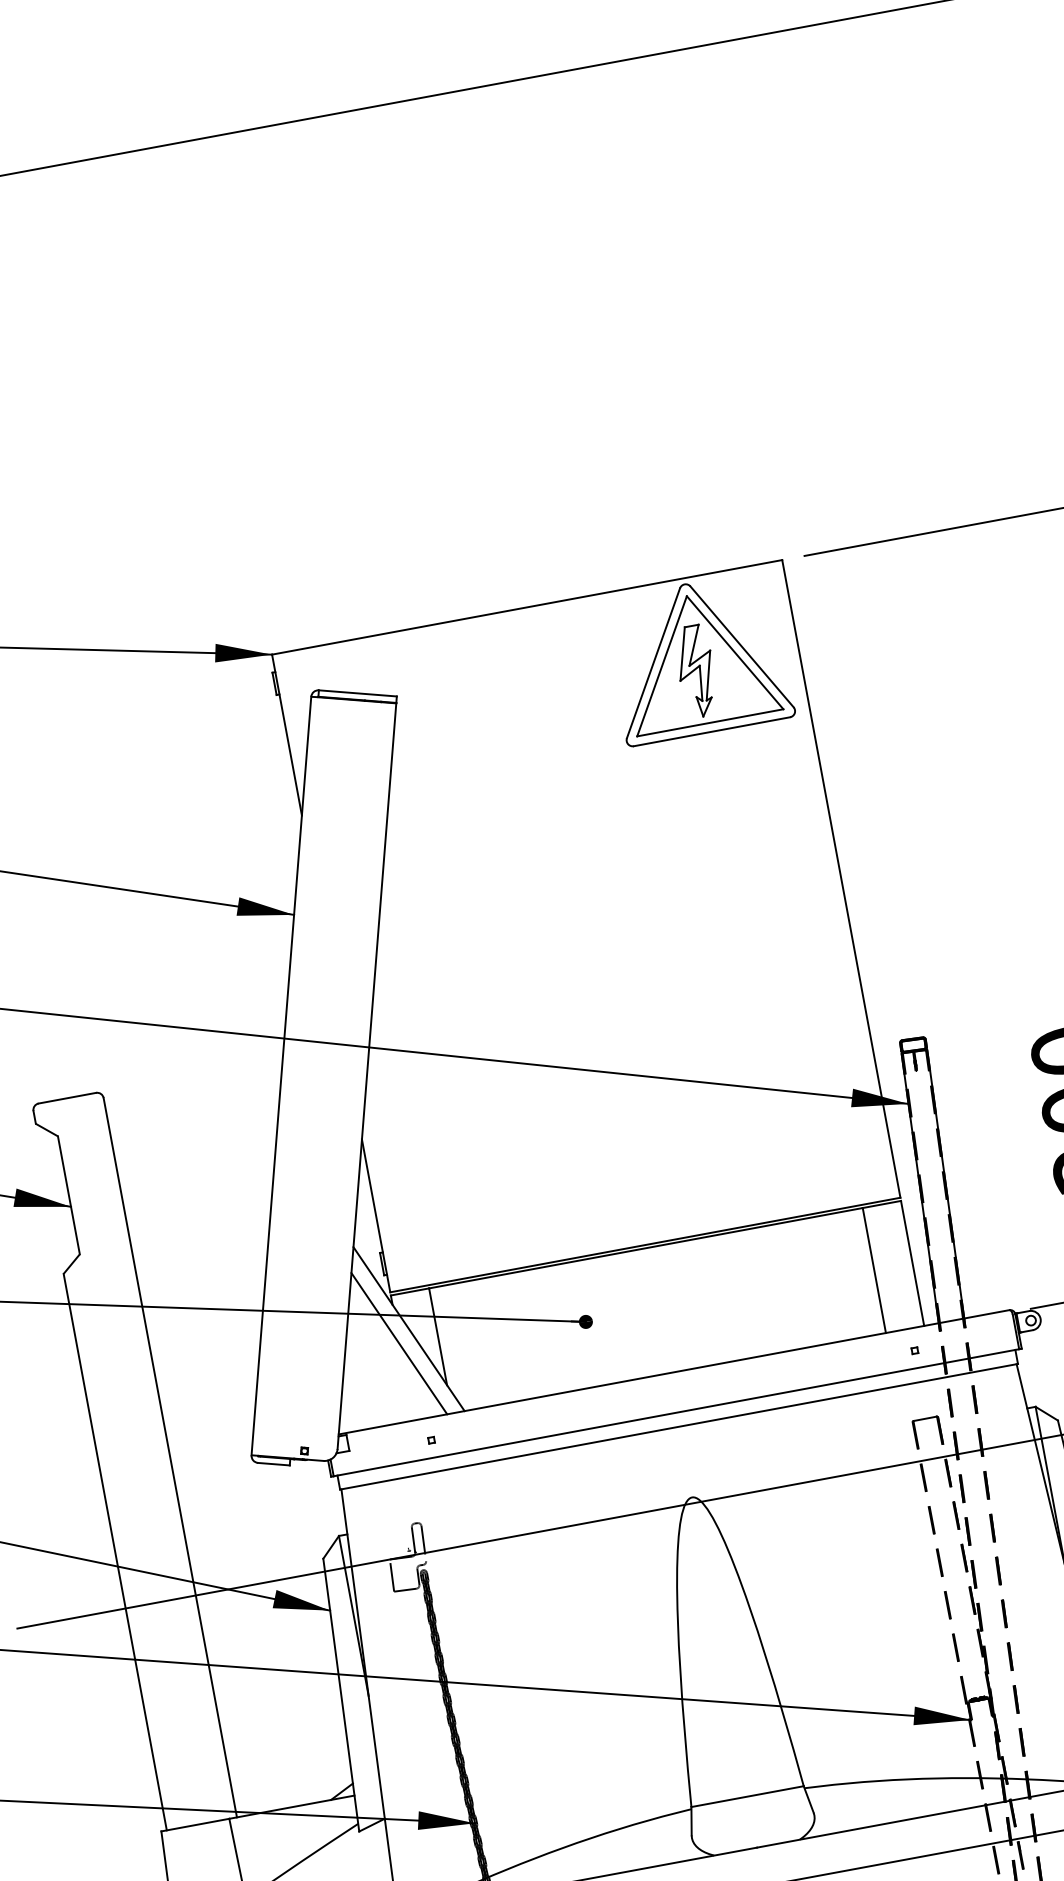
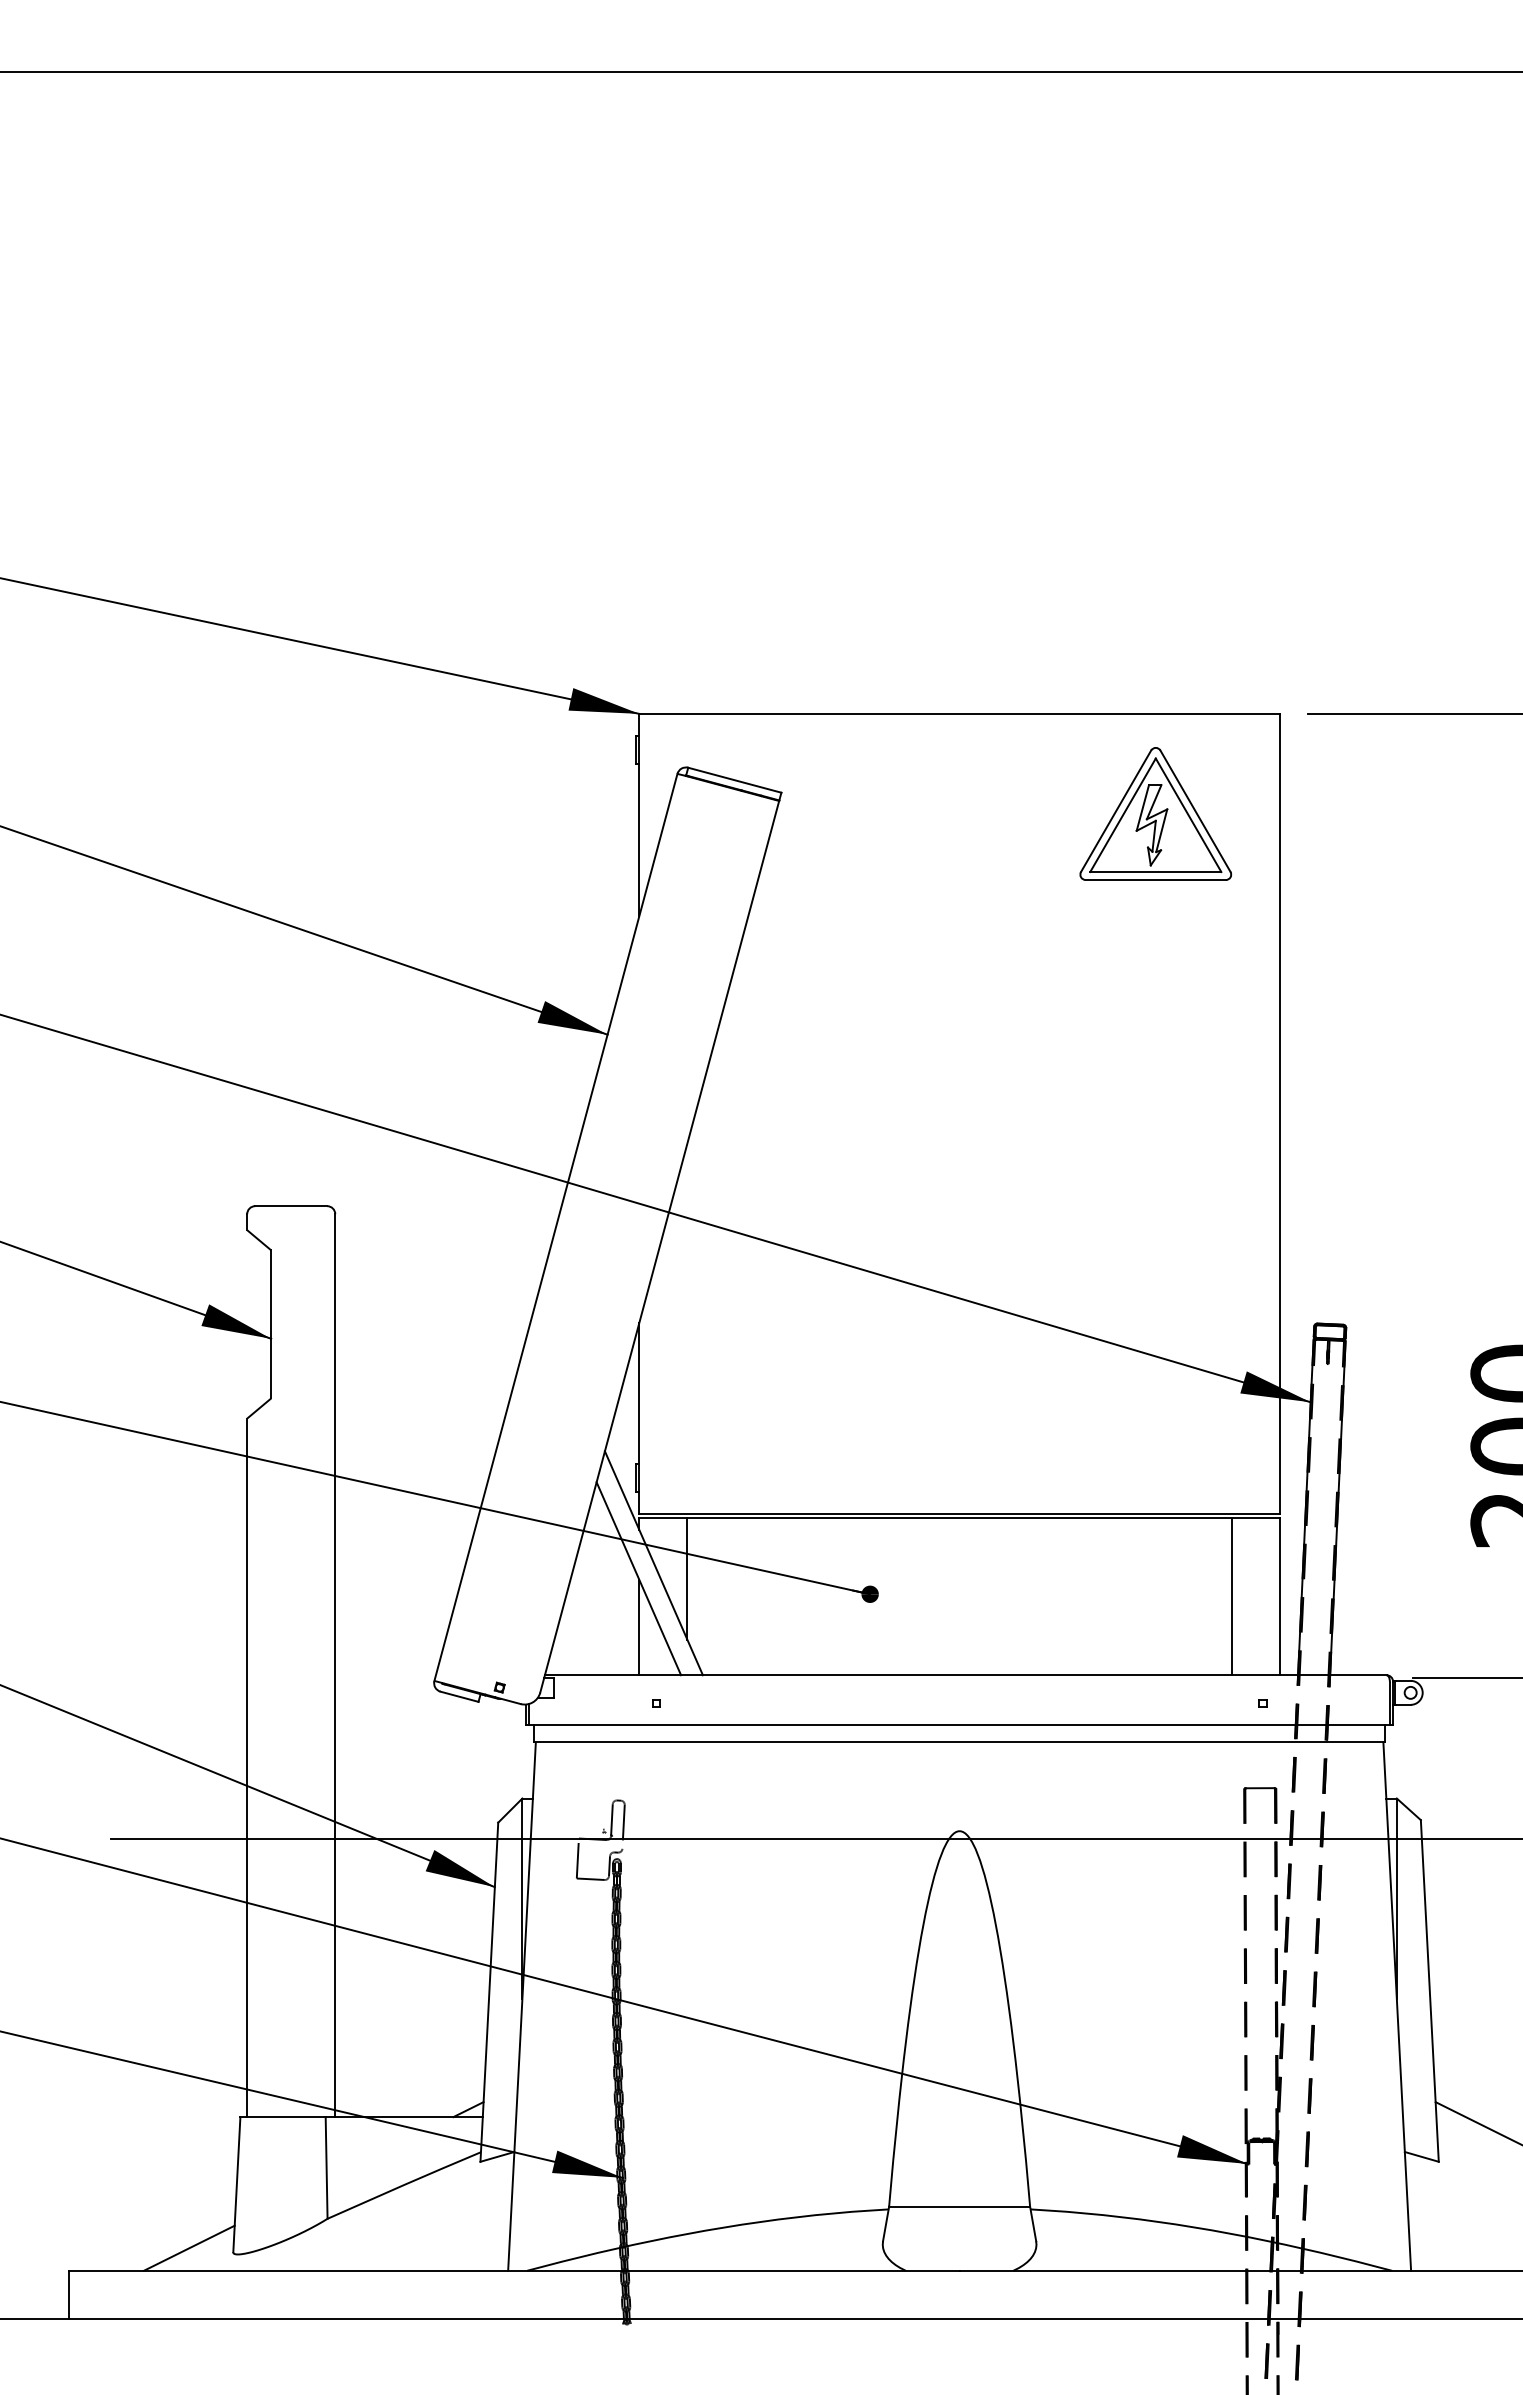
part: (697, 657) -> (1155, 813), size x0.71
line: (407, 1382) -> (639, 1627), added

